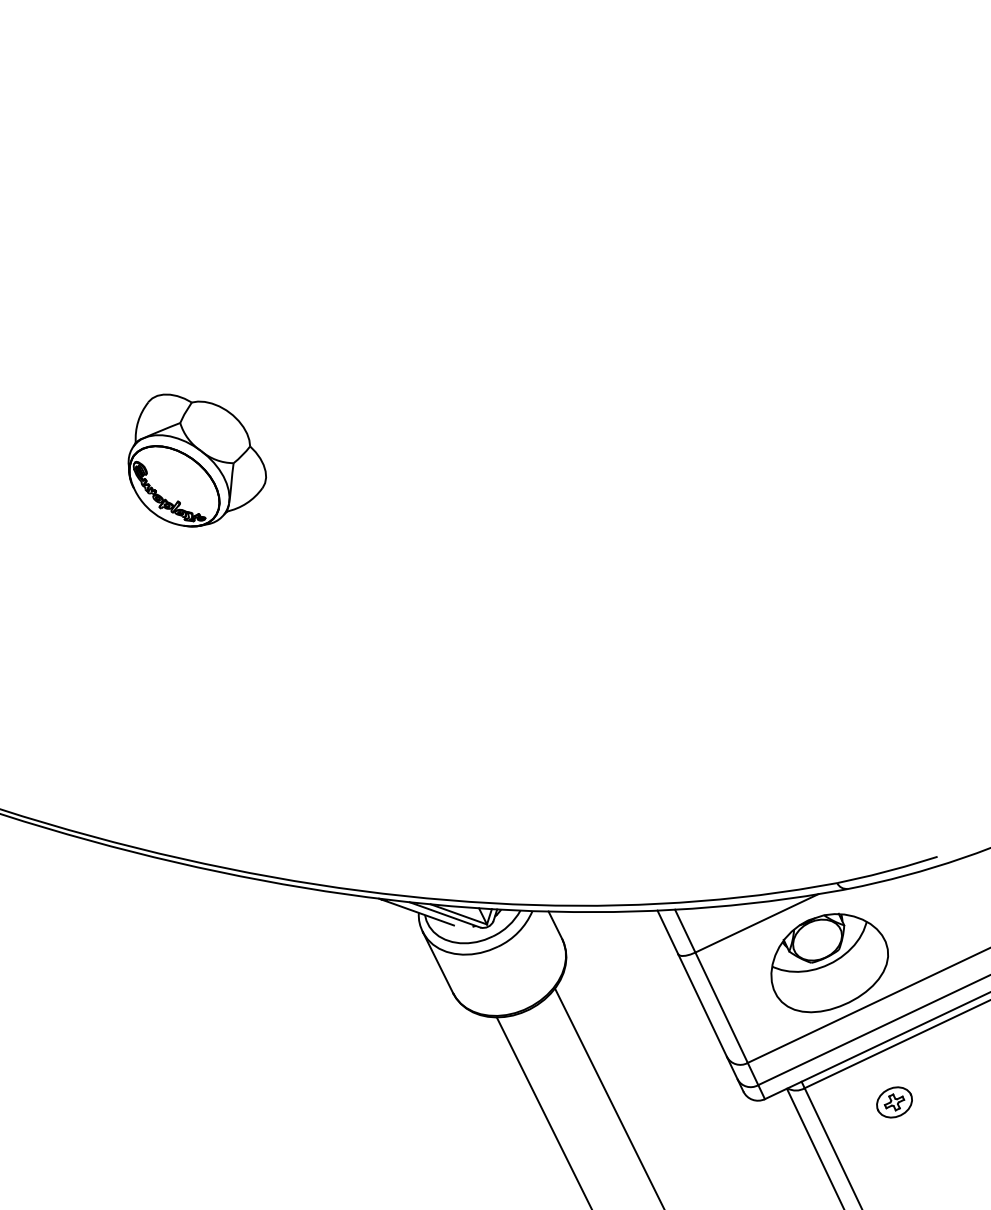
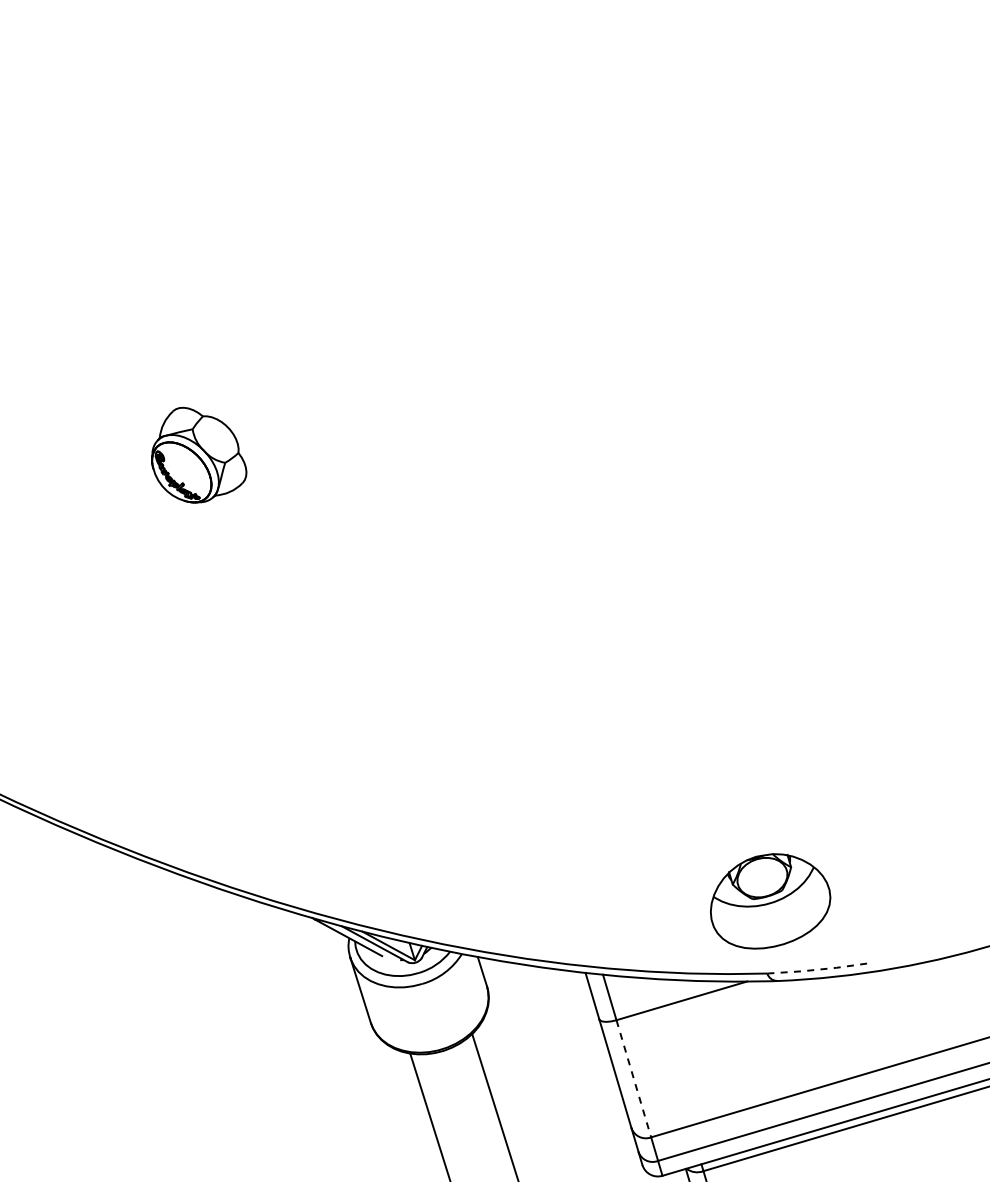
part: (196, 460) -> (199, 456), size x0.7
line: (887, 871) -> (818, 969), solid -> dashed
part: (829, 962) -> (770, 901), moved
line: (721, 1008) -> (633, 1079), solid -> dashed

